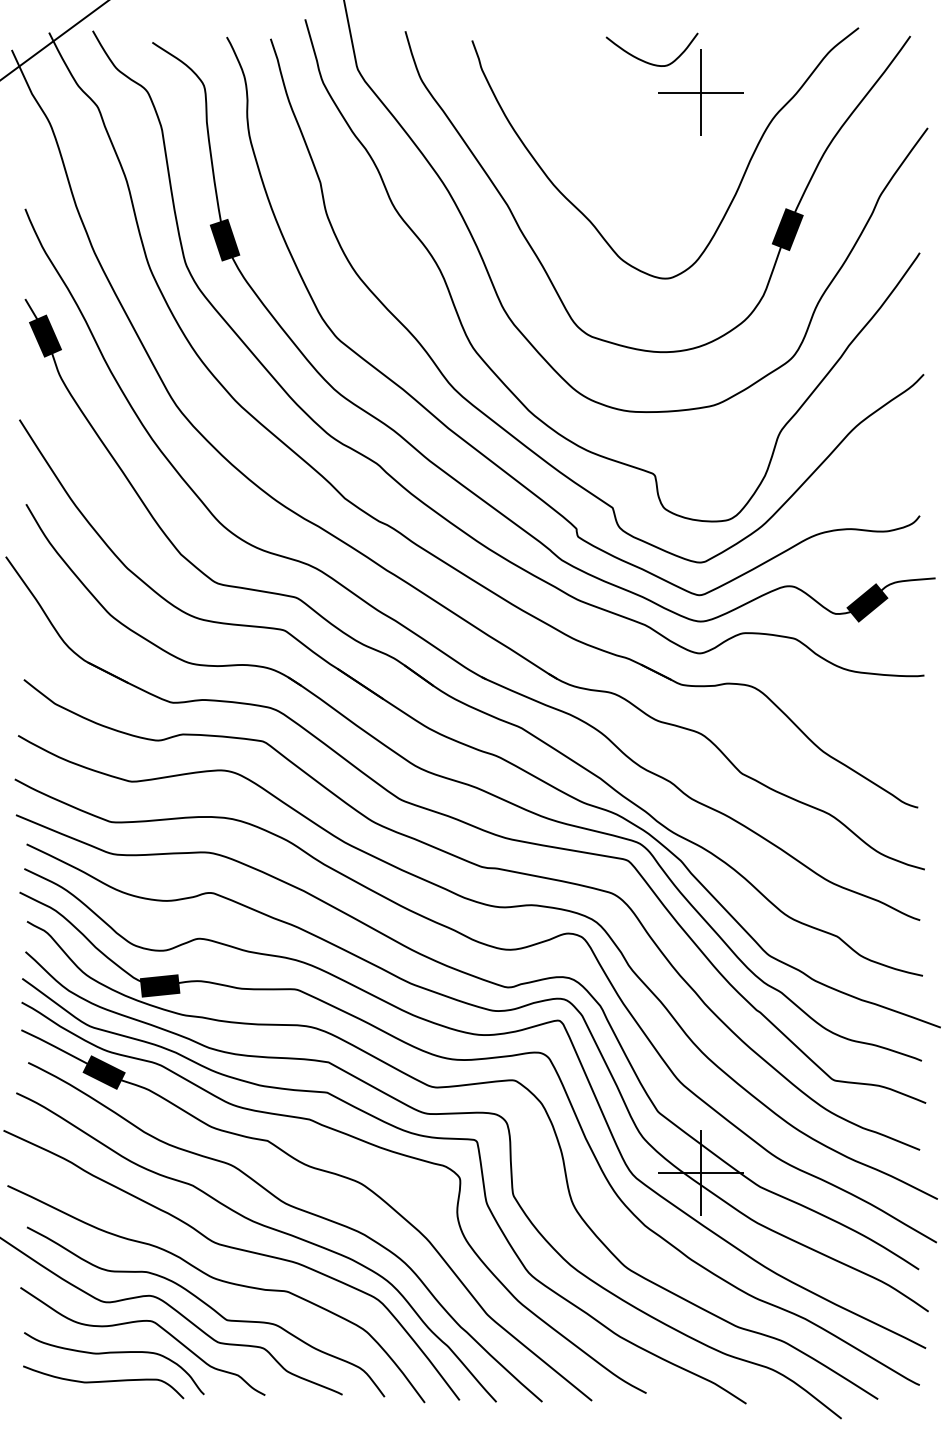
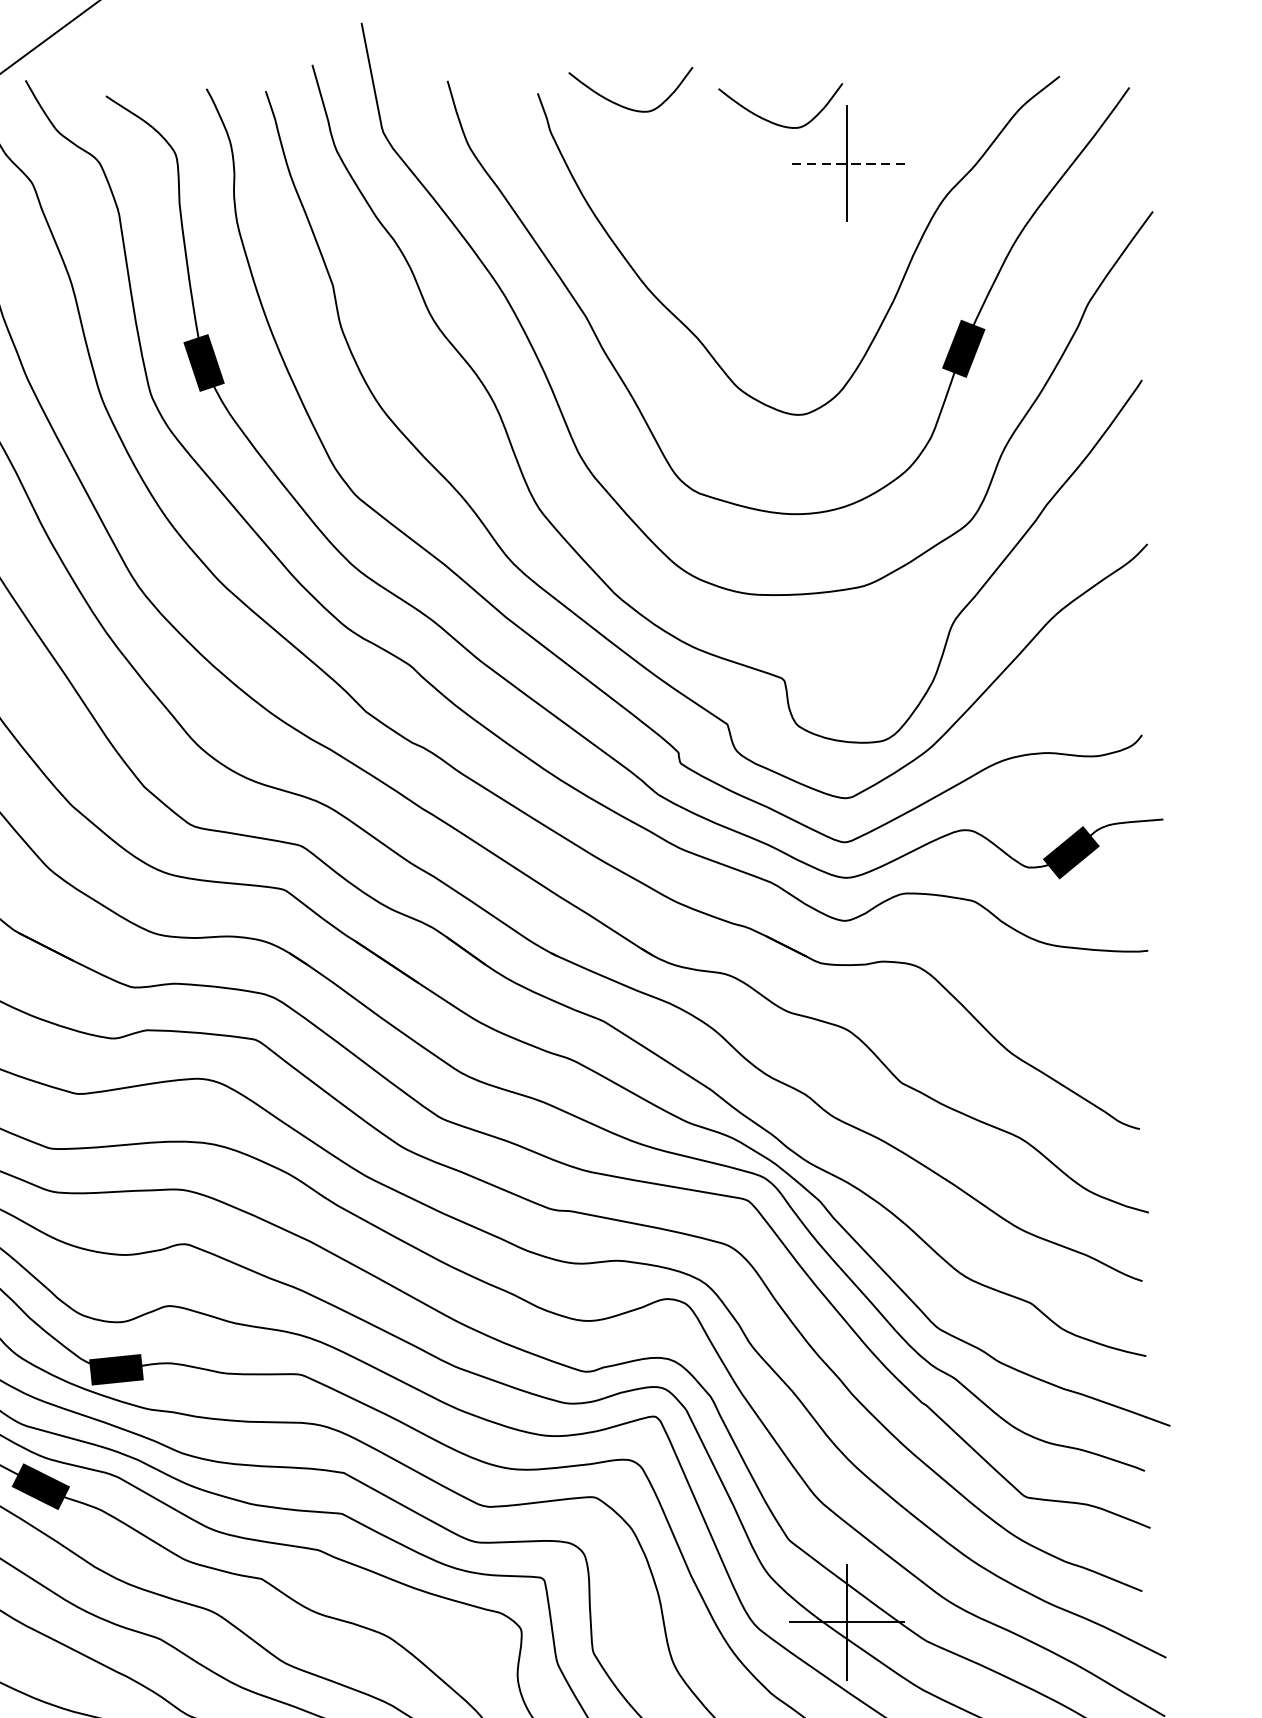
curve: (536, 49) -> (624, 105), added
line: (700, 92) -> (845, 163), solid -> dashed

